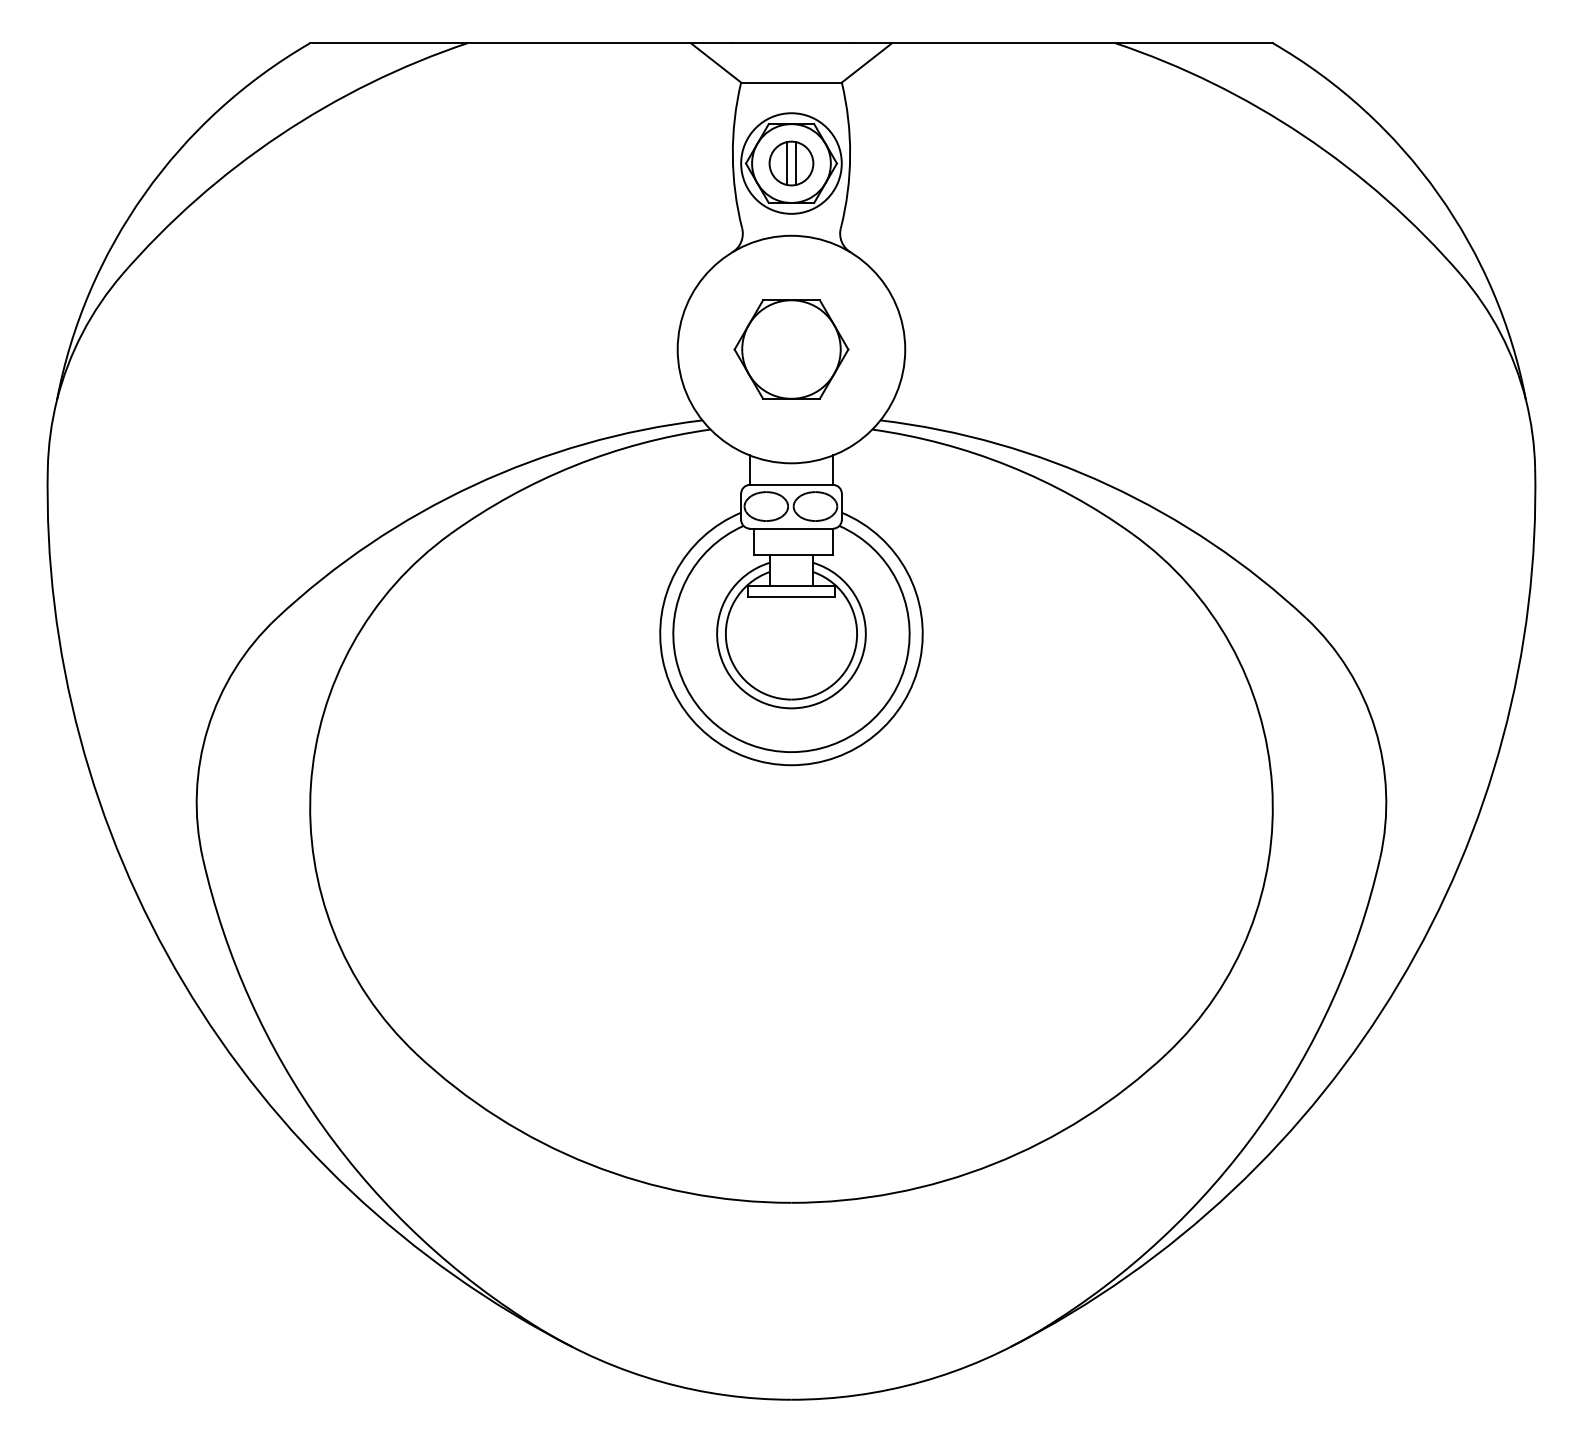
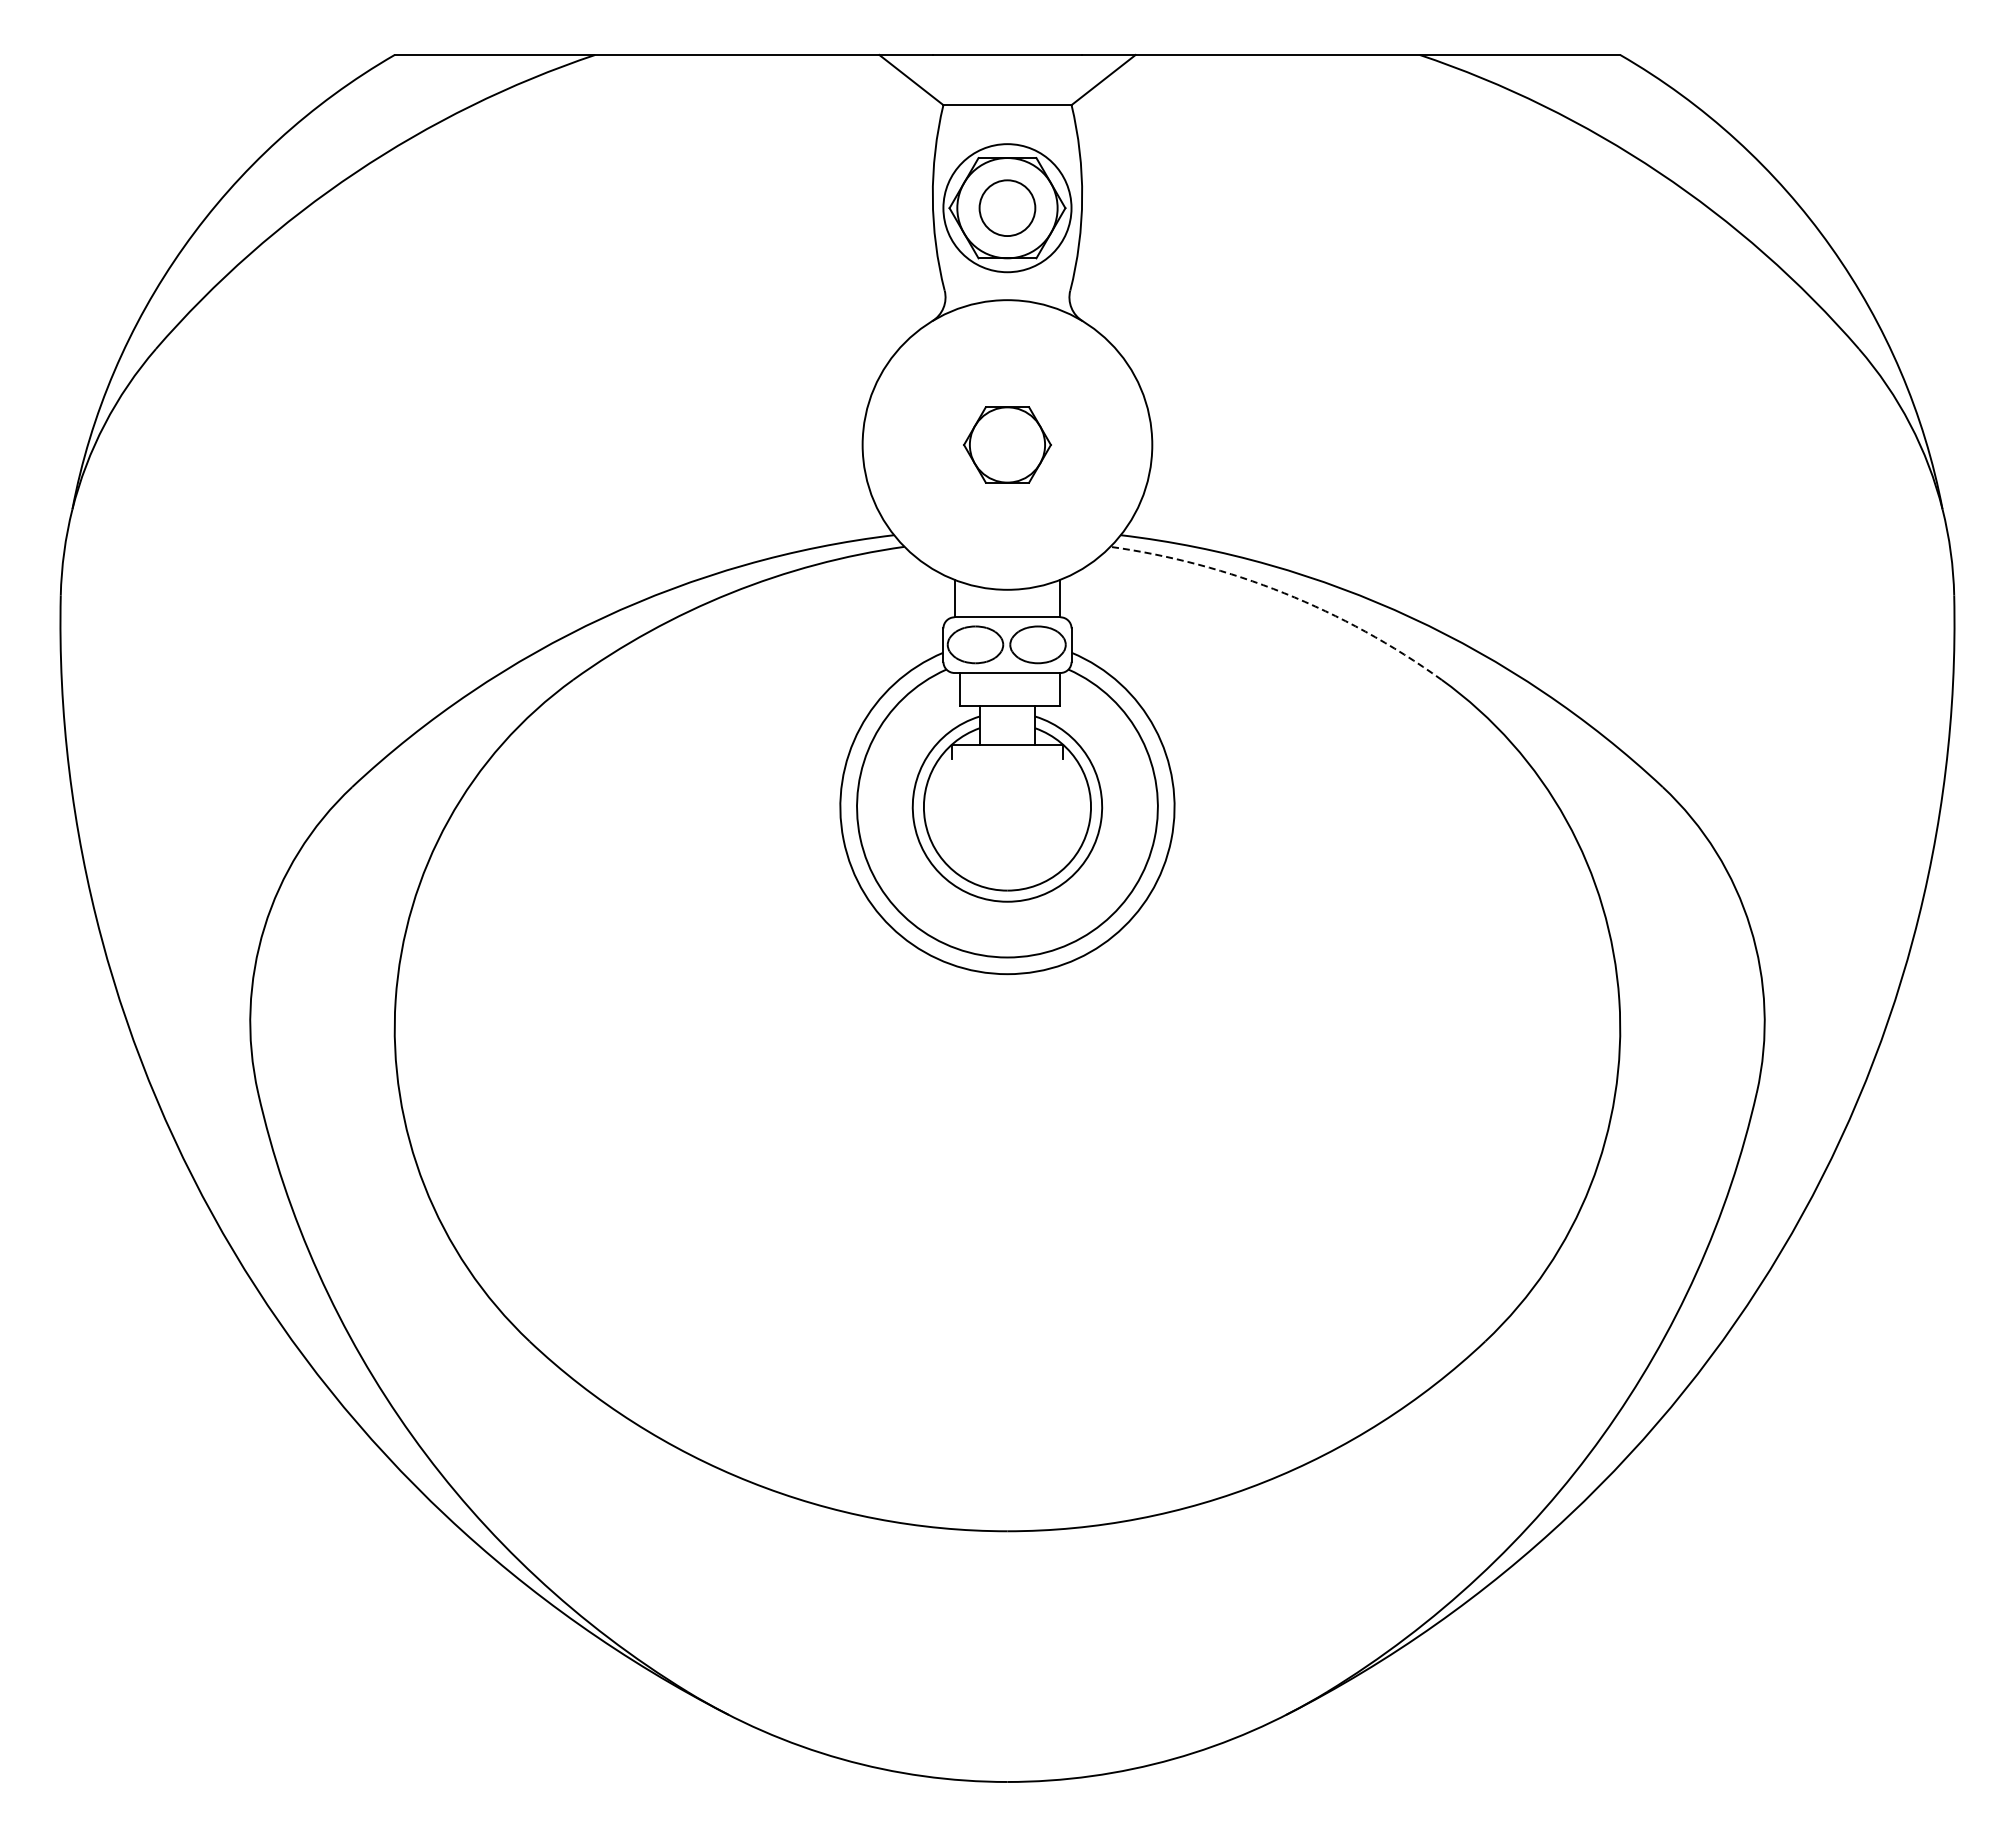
line: (786, 163) -> (1001, 207), removed
line: (796, 163) -> (1013, 207), removed
part: (791, 349) -> (1007, 444), size x0.6
arc: (1009, 466) -> (1284, 593), solid -> dashed
line: (791, 596) -> (1007, 759), removed

